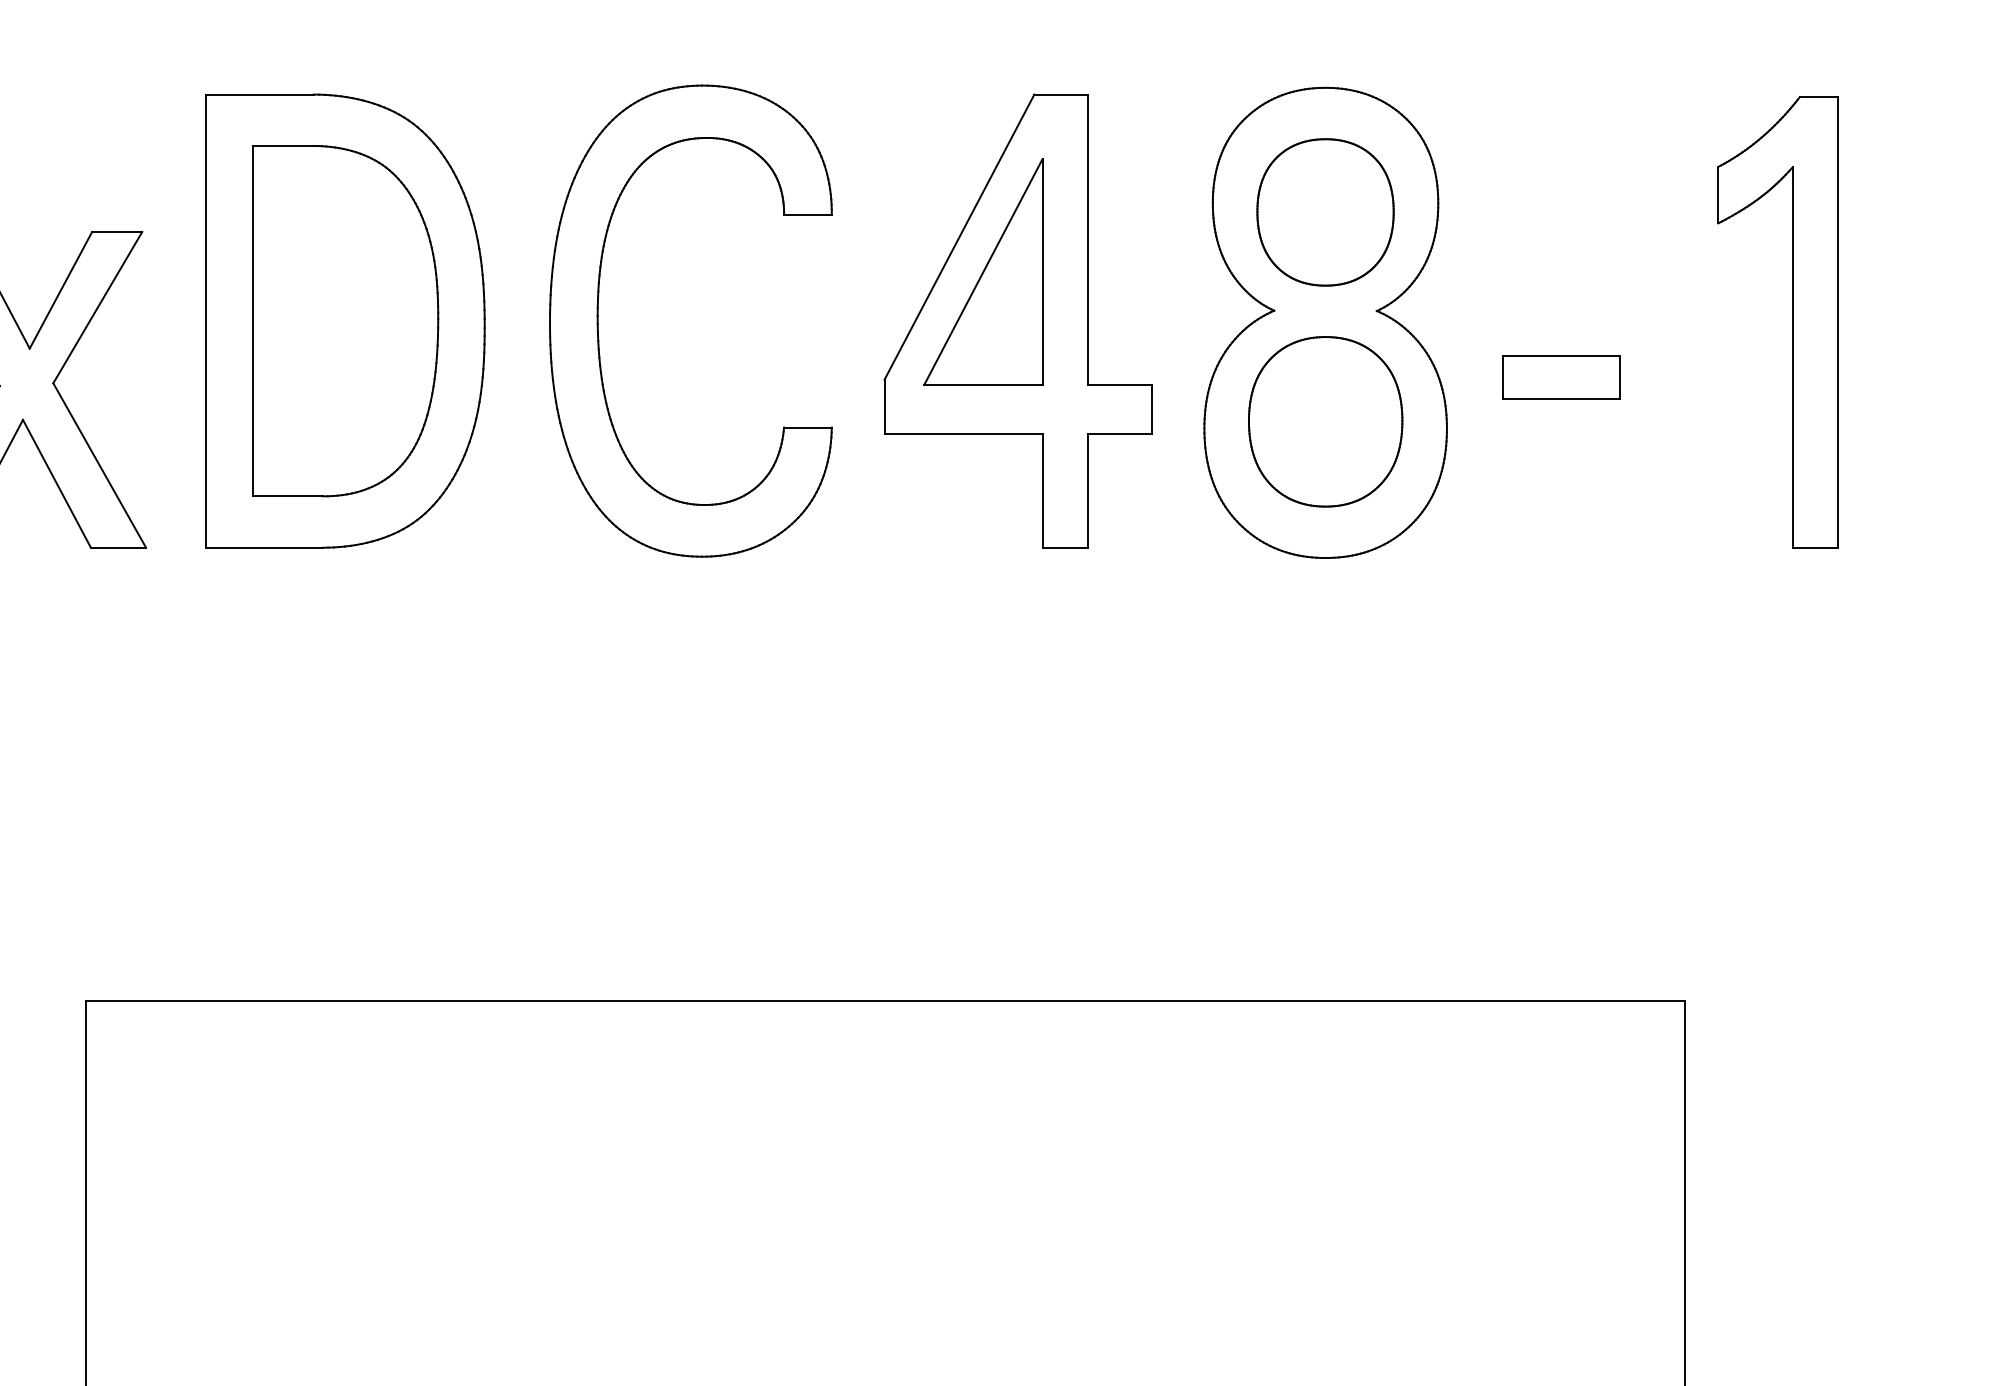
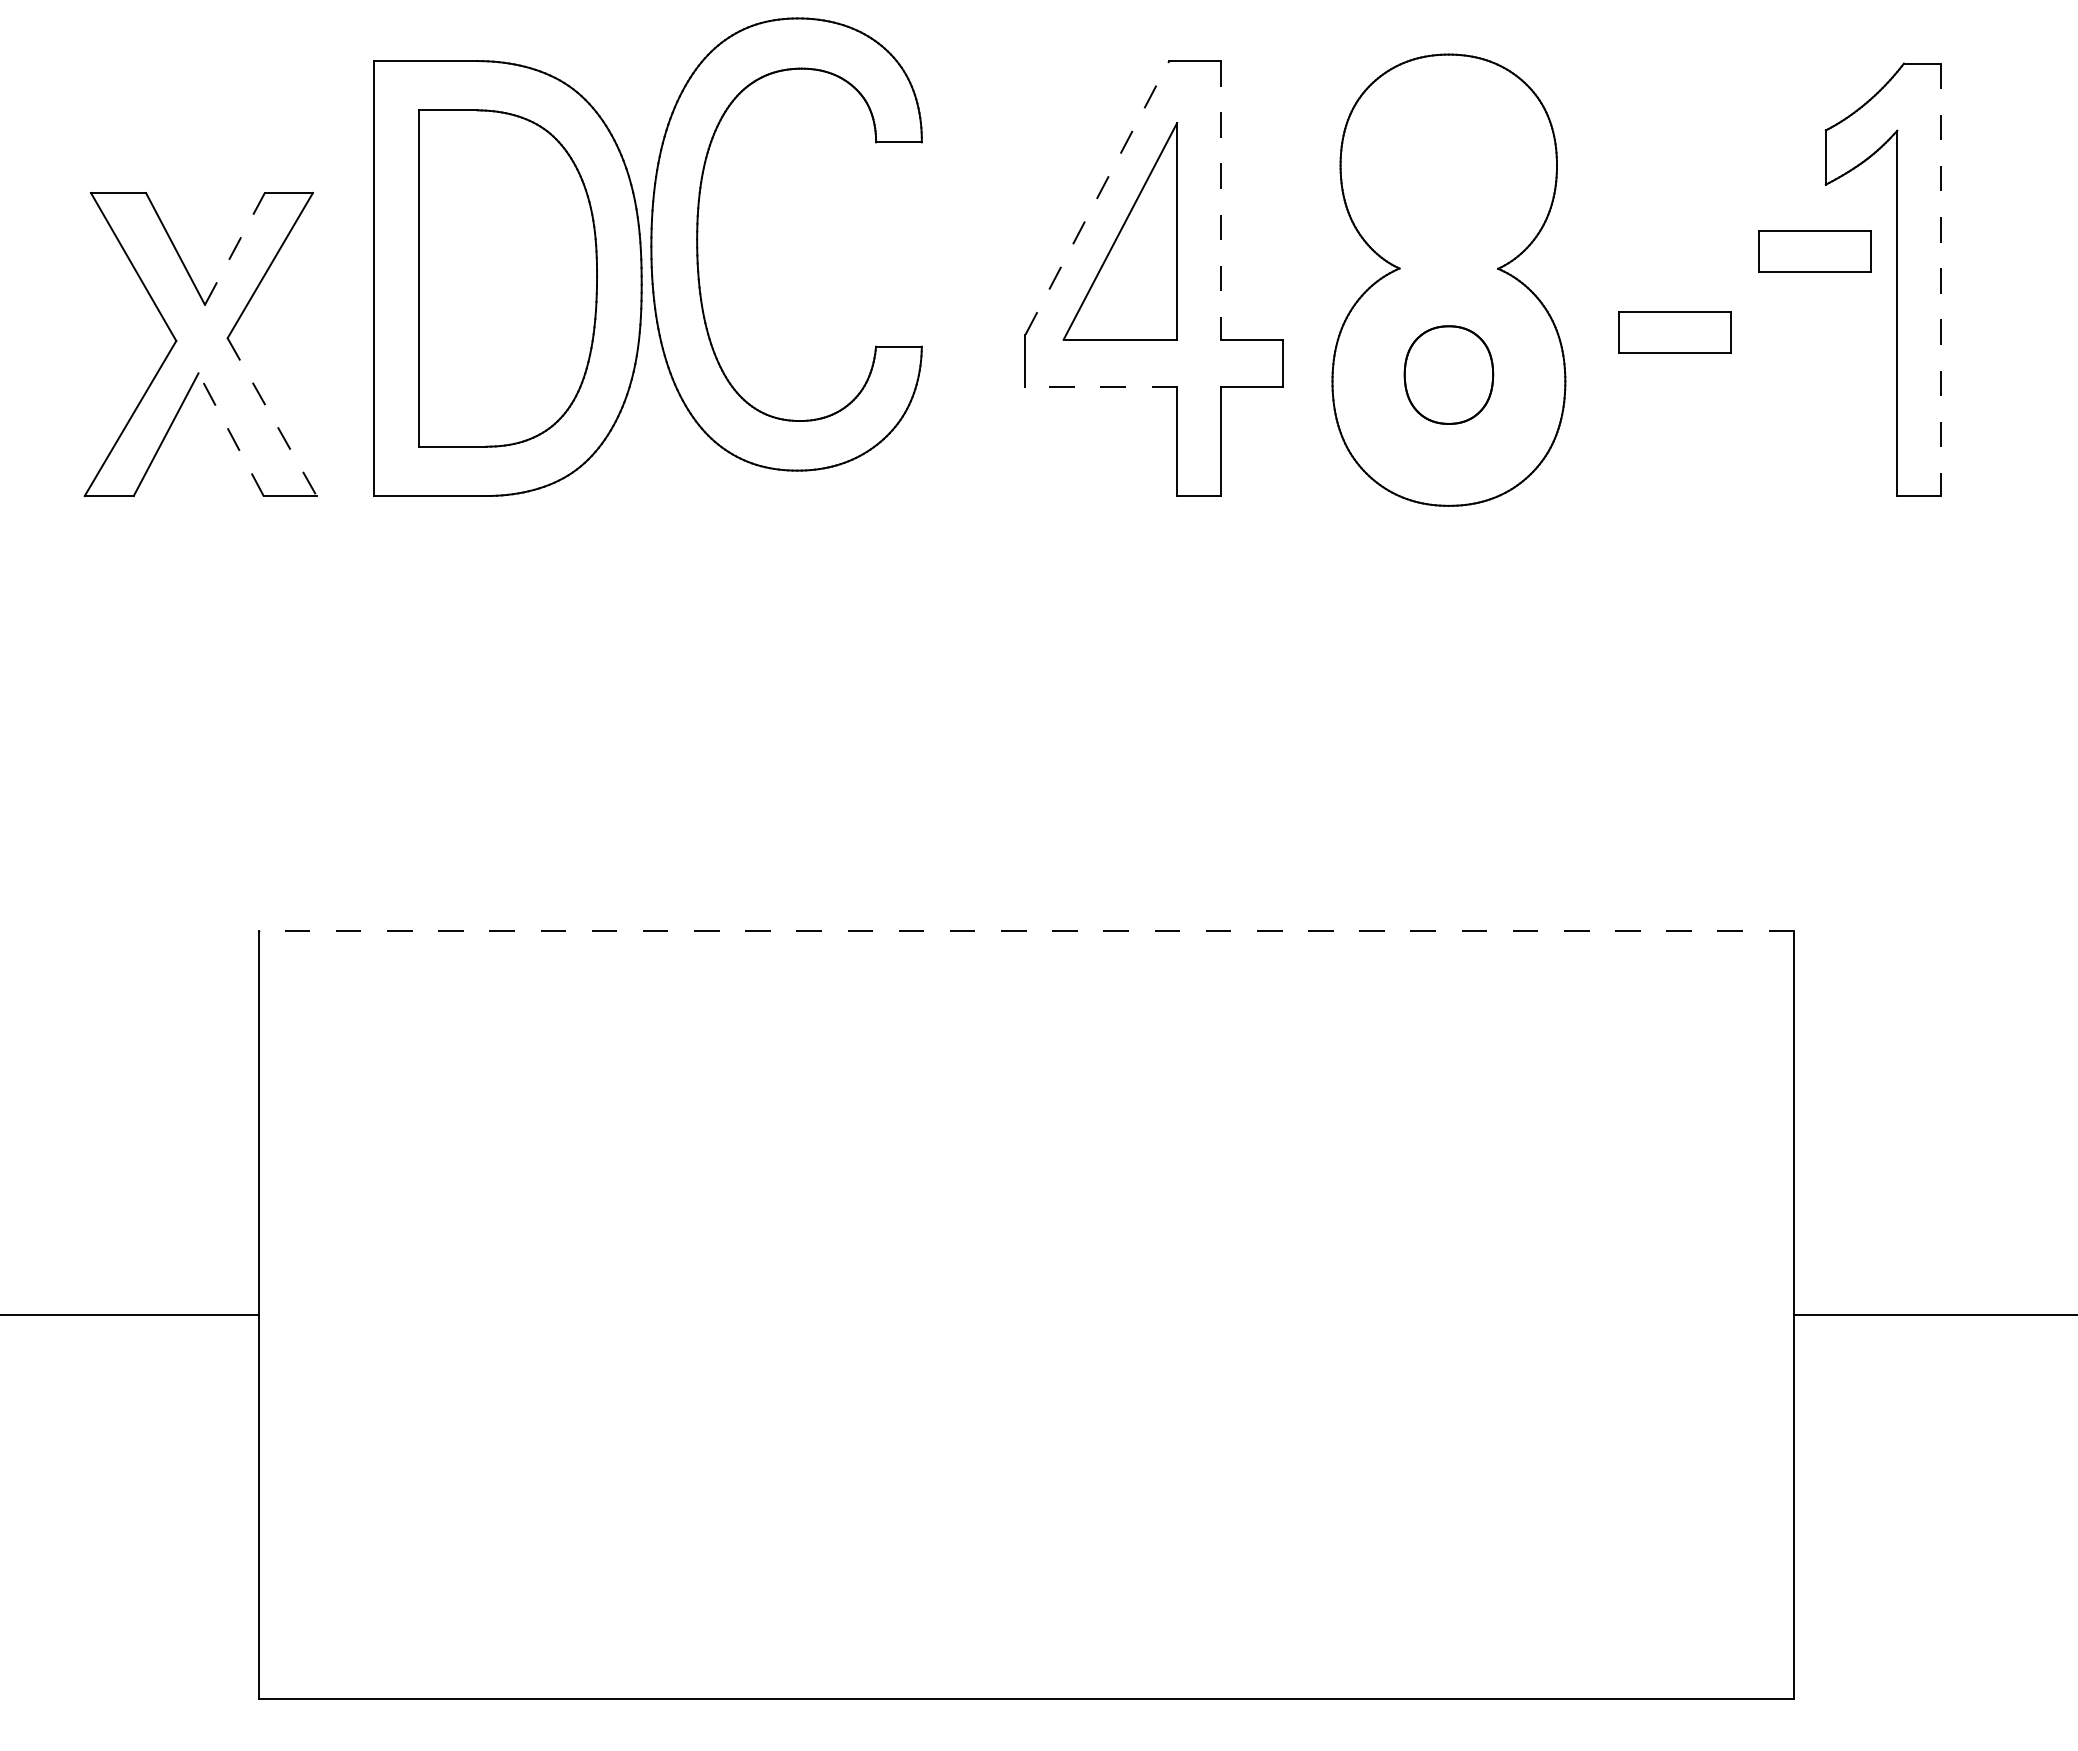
part: (1325, 212) -> (1448, 174), removed
line: (959, 236) -> (1097, 197), solid -> dashed
line: (1087, 239) -> (1220, 200), solid -> dashed
line: (61, 289) -> (235, 248), solid -> dashed
part: (1706, 292) -> (1814, 251), added
part: (599, 321) -> (698, 244), moved
line: (1838, 323) -> (1941, 280), solid -> dashed
part: (1325, 421) -> (1448, 374), size x0.6
line: (963, 434) -> (1101, 387), solid -> dashed
line: (100, 465) -> (272, 417), solid -> dashed
line: (56, 483) -> (230, 434), solid -> dashed
line: (885, 1000) -> (1026, 930), solid -> dashed

